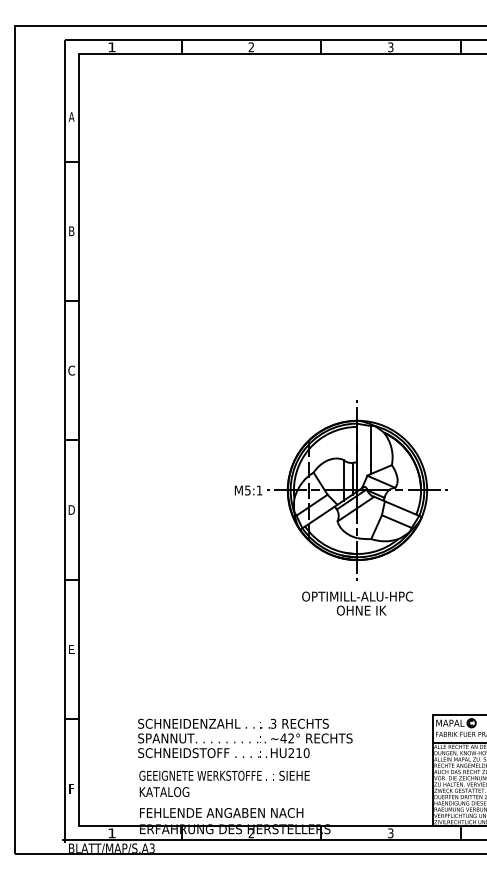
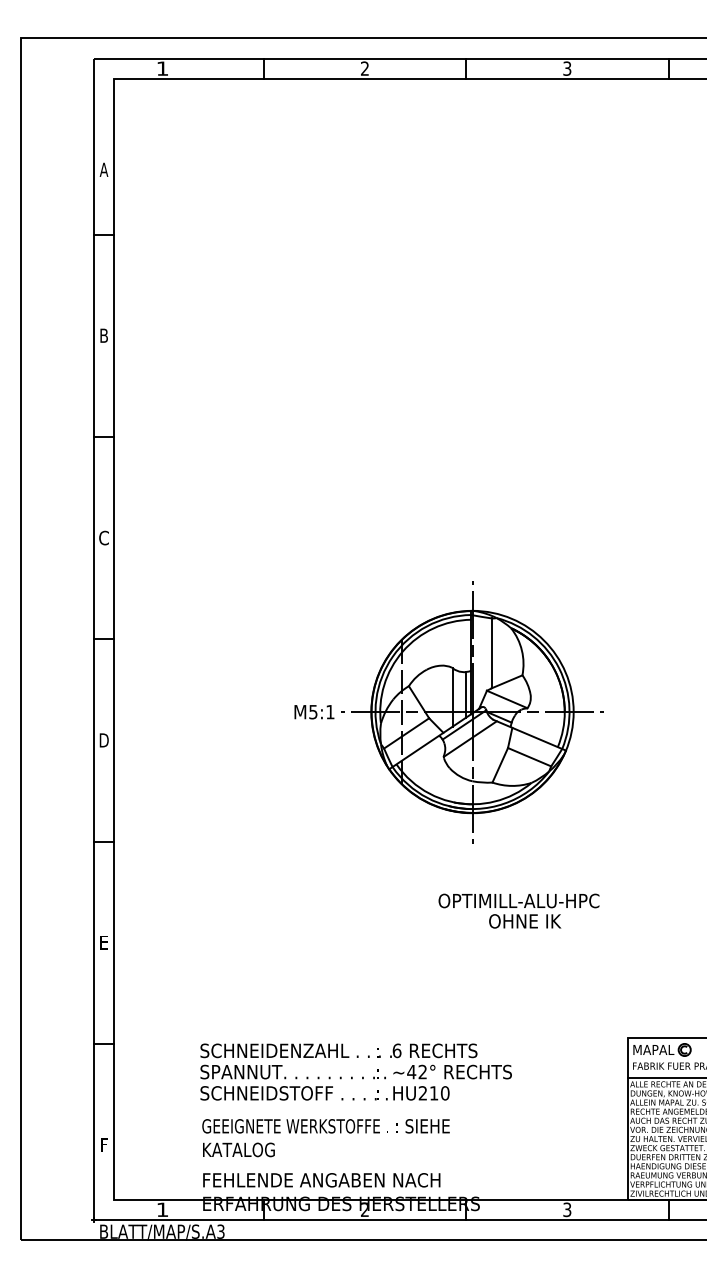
part: (341, 490) -> (449, 712), moved
text: (357, 603) -> (519, 910), moved
text: (273, 723) -> (397, 1050), 3 -> 6

